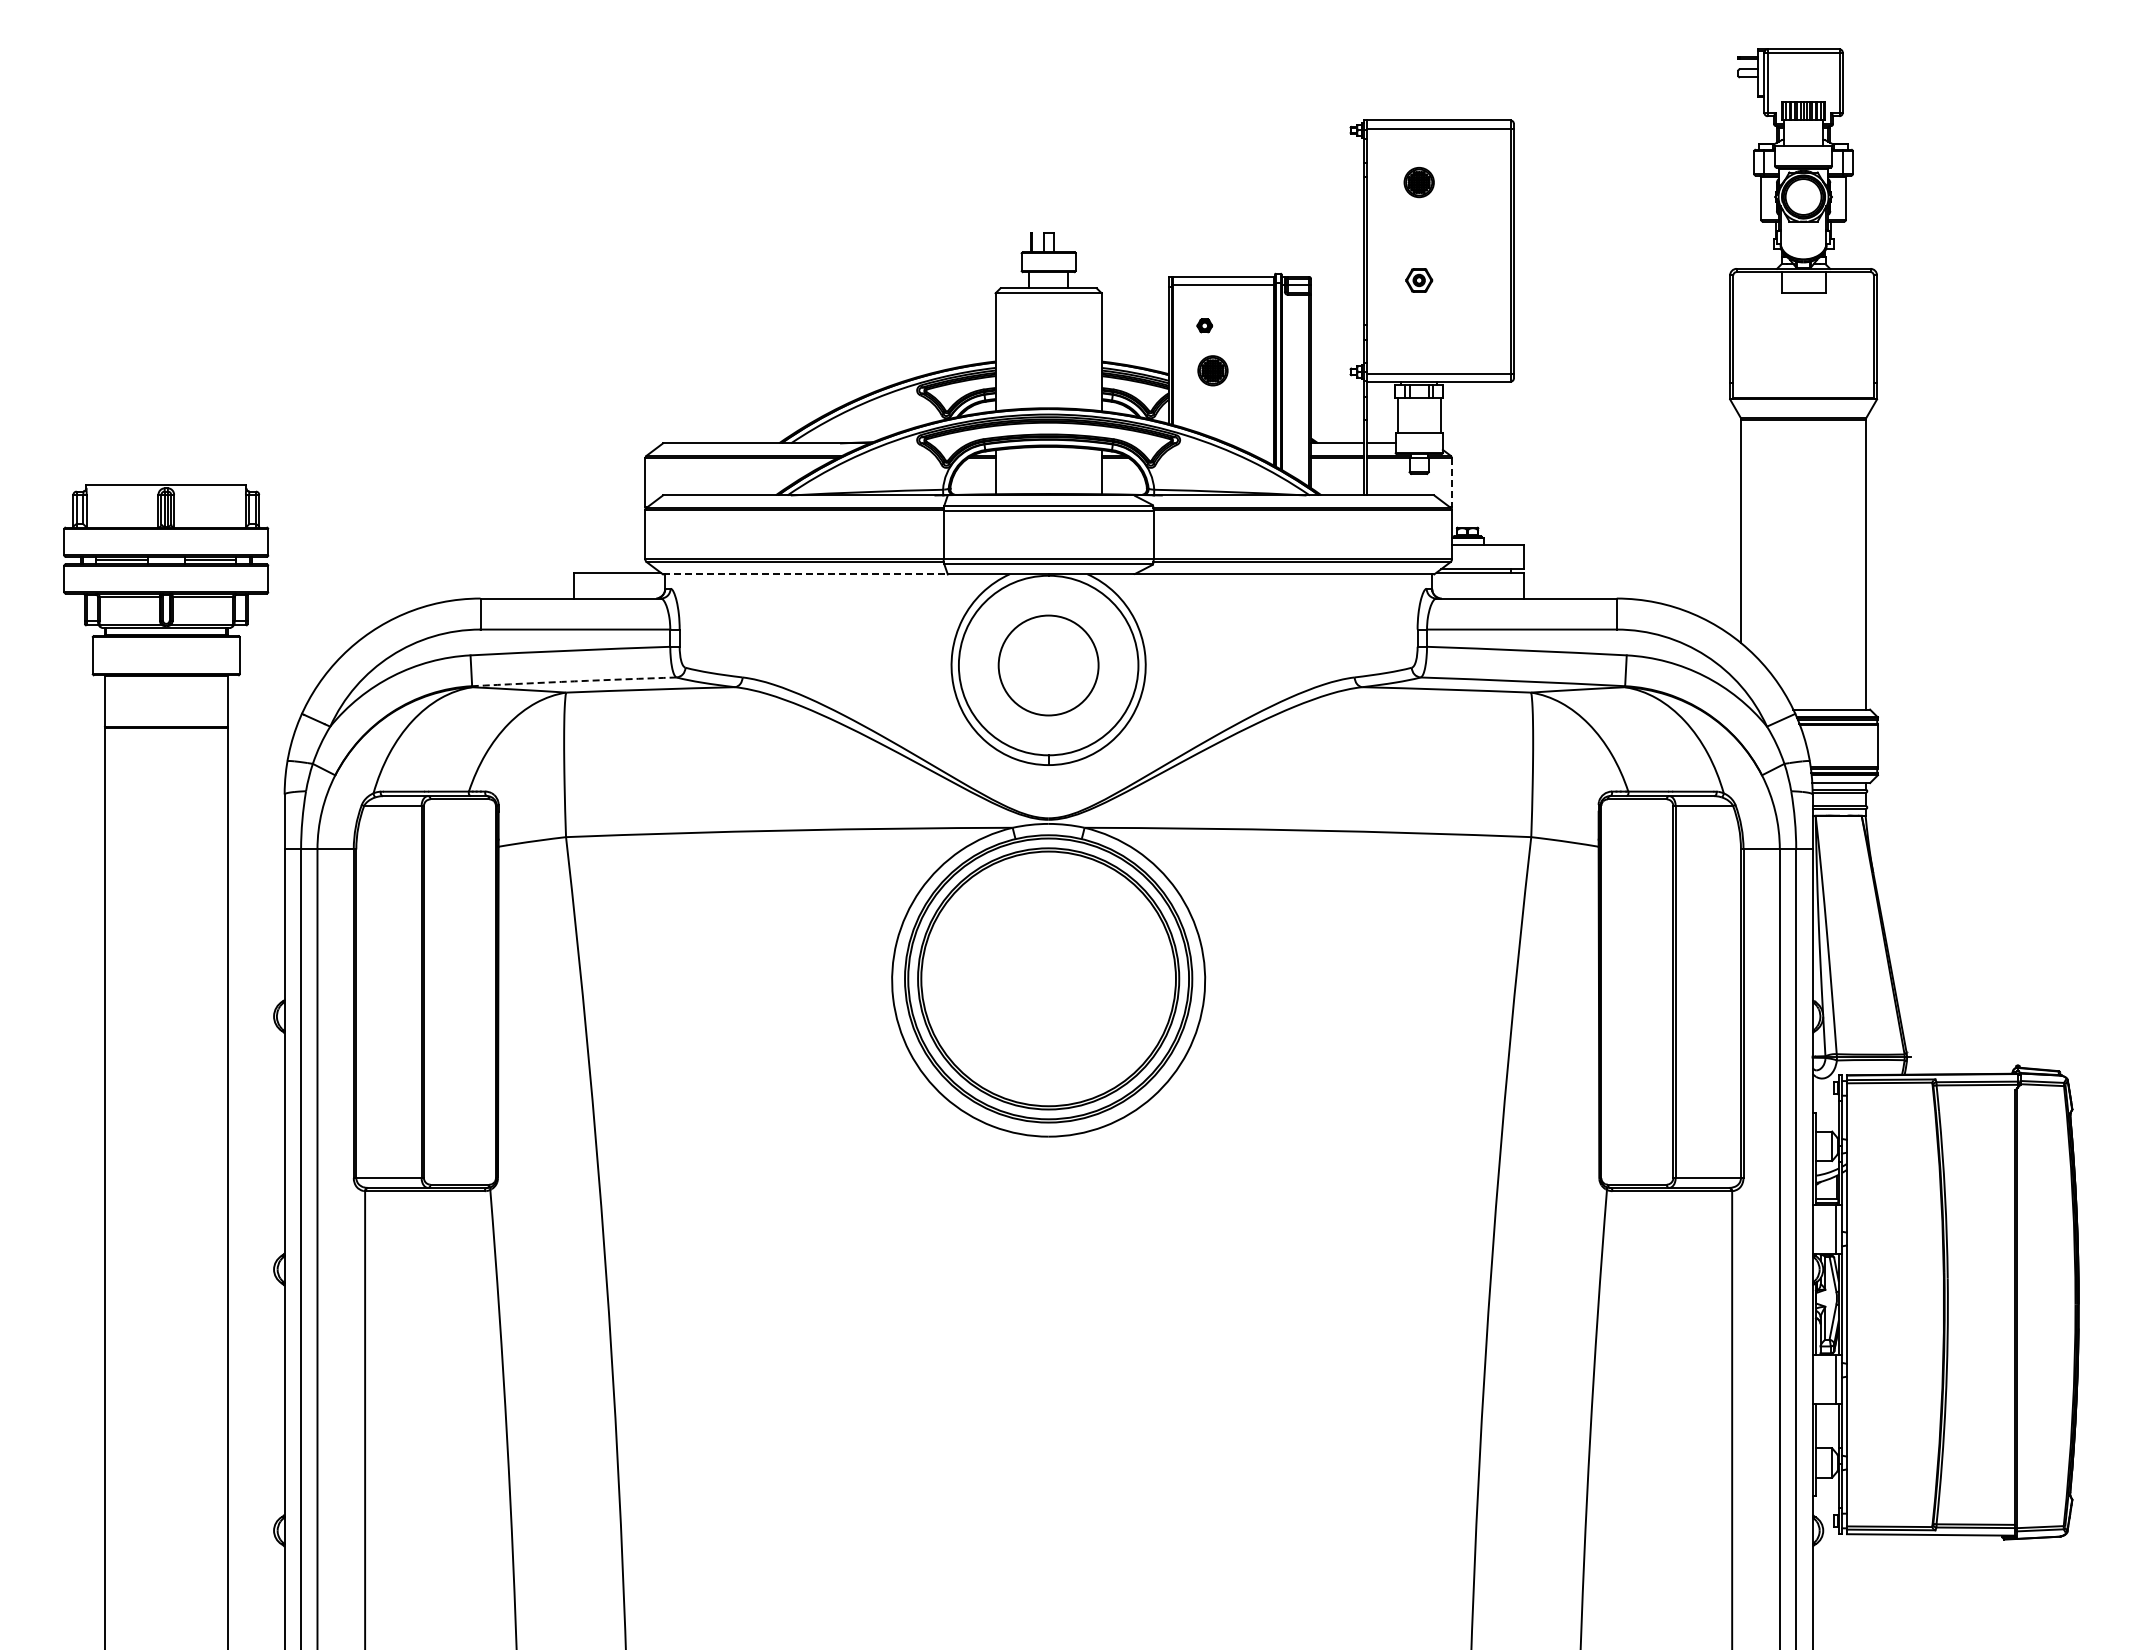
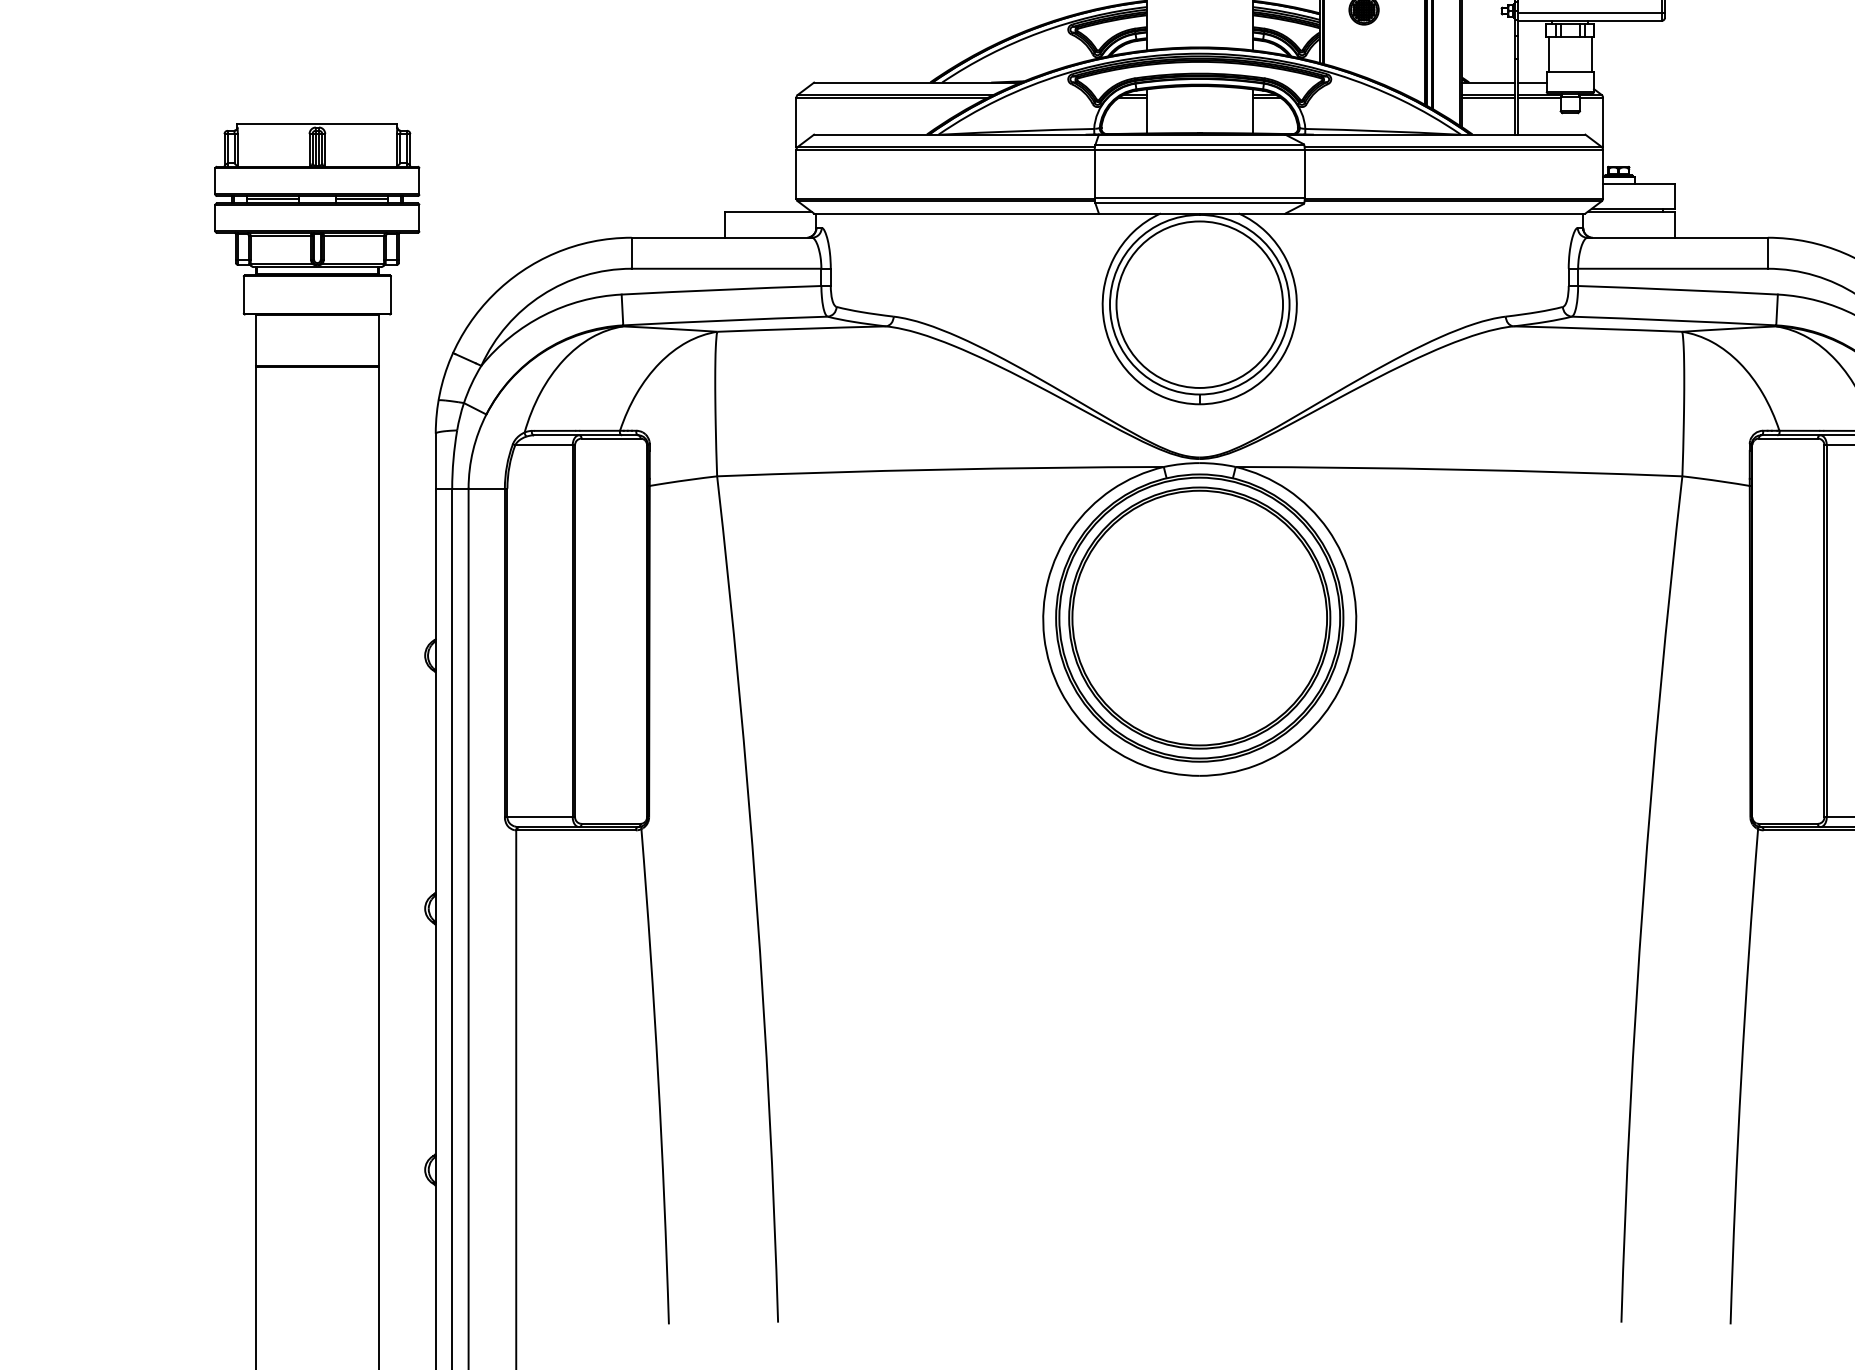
line: (1451, 483) -> (1602, 122), dashed -> solid
line: (805, 574) -> (956, 213), dashed -> solid
circle: (1048, 665) -> (1199, 304), size x1.67
arc: (574, 681) -> (725, 320), dashed -> solid

